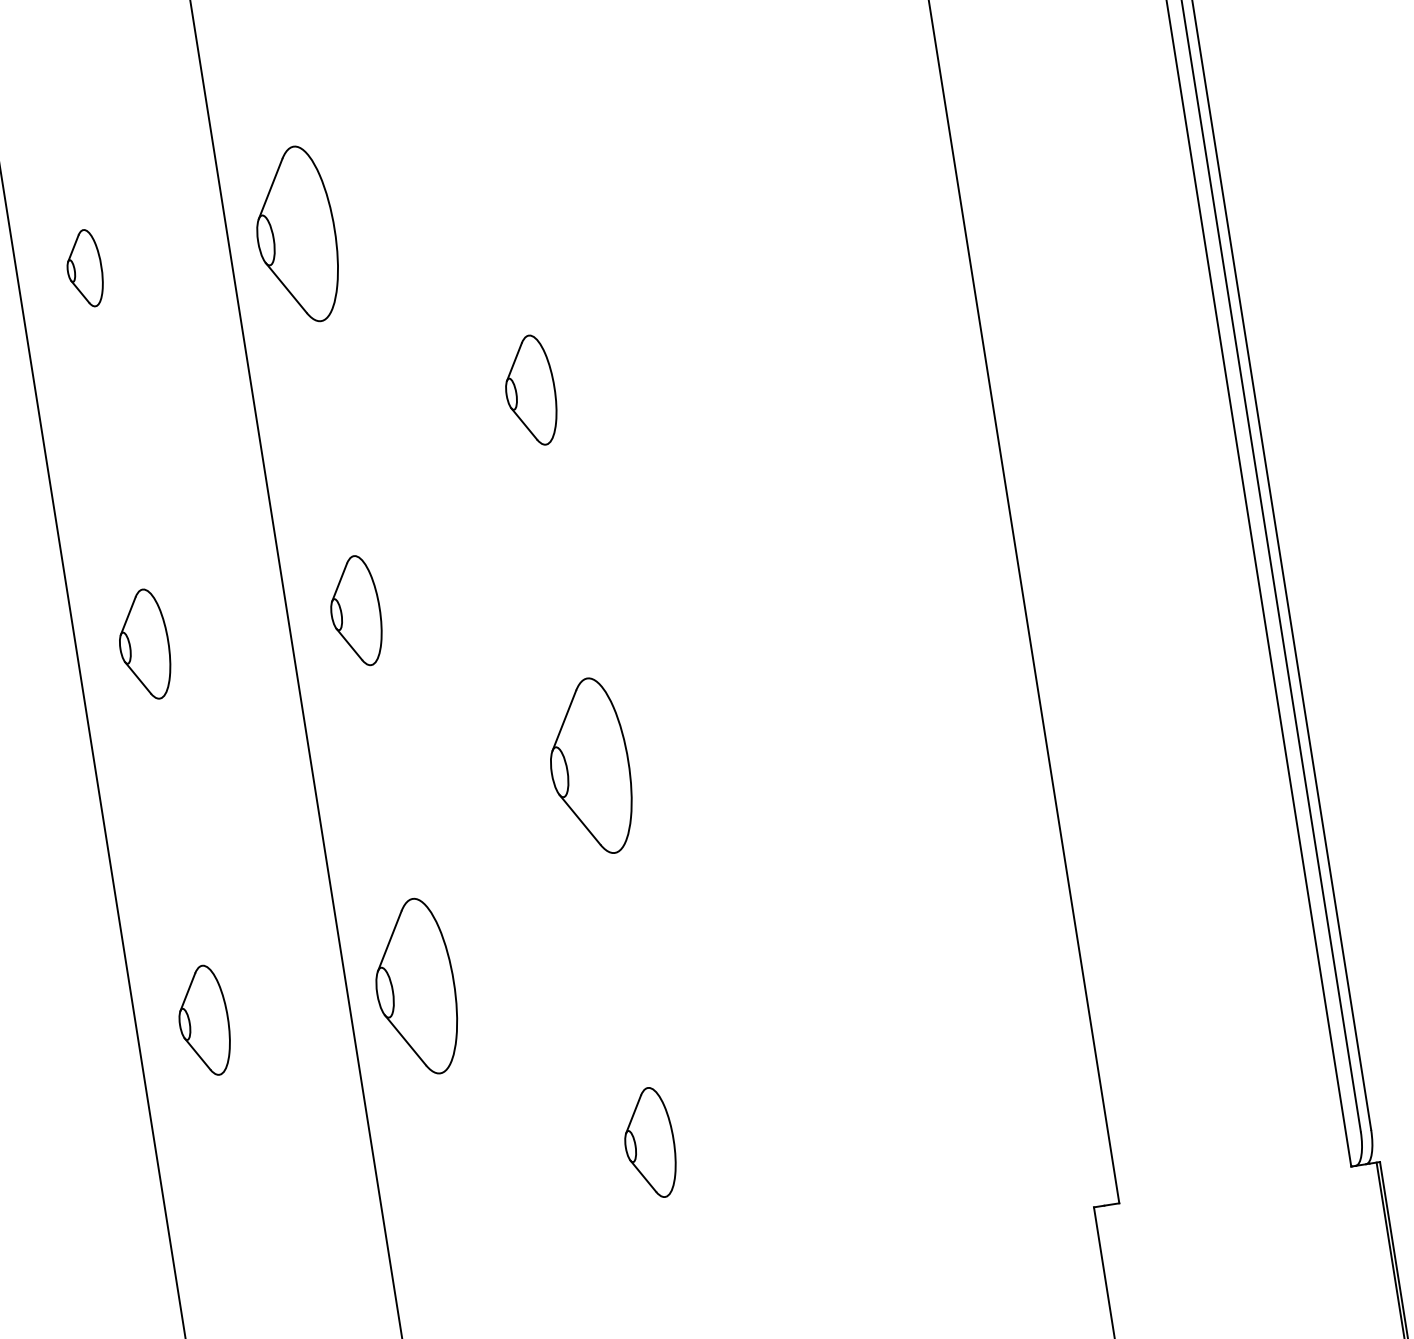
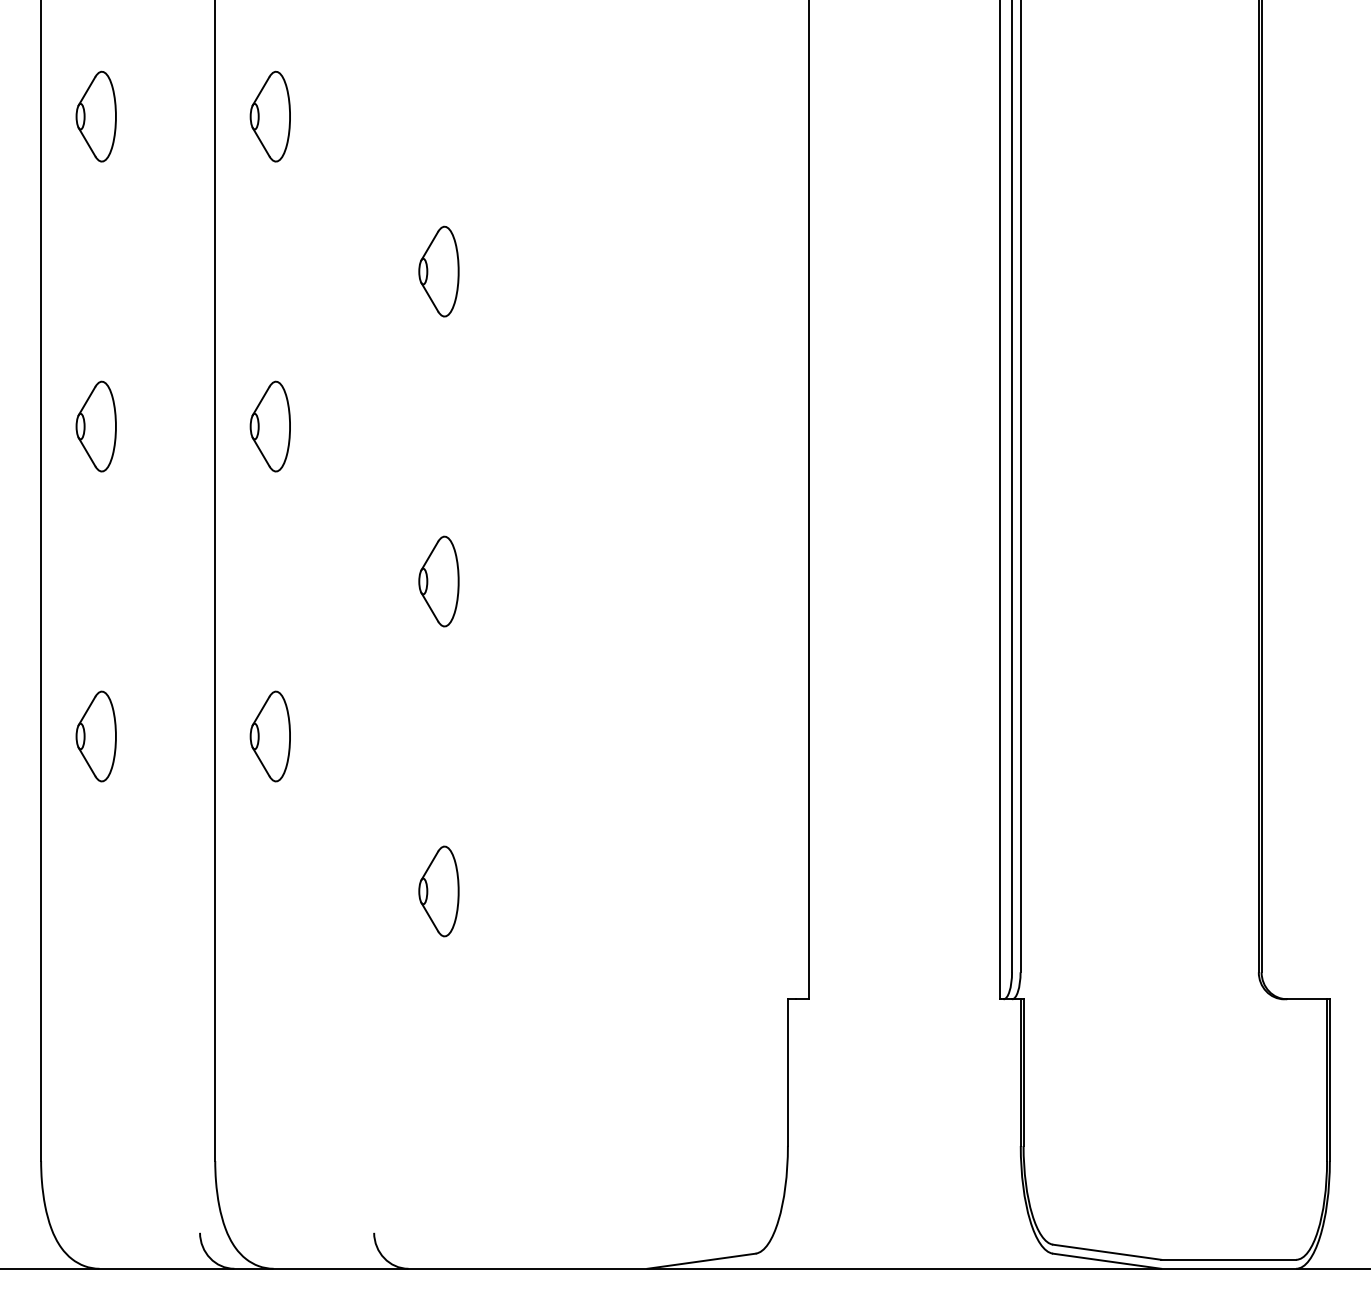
part: (295, 235) -> (269, 116), size x0.62
part: (83, 268) -> (95, 116), size x1.43
part: (589, 767) -> (438, 581), size x0.62
part: (414, 988) -> (269, 736), size x0.62

